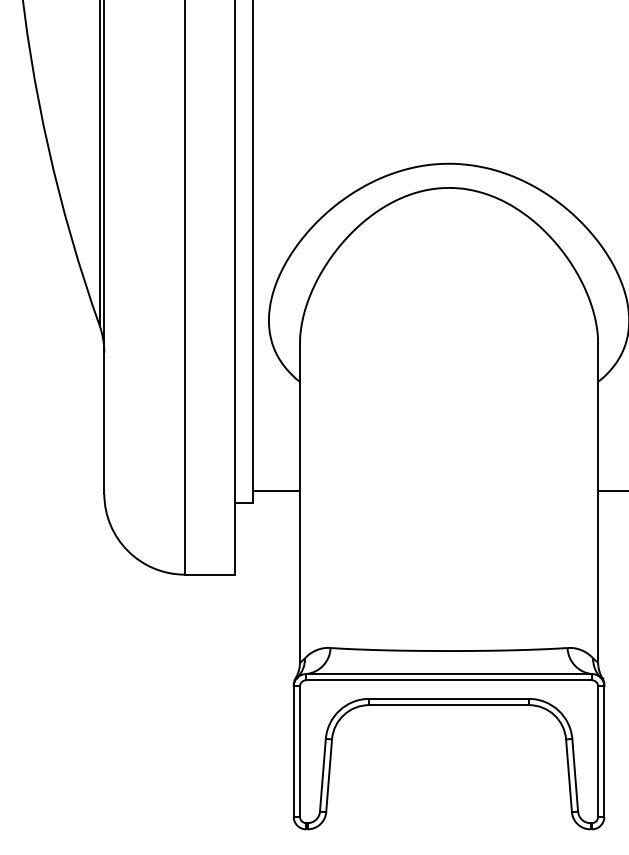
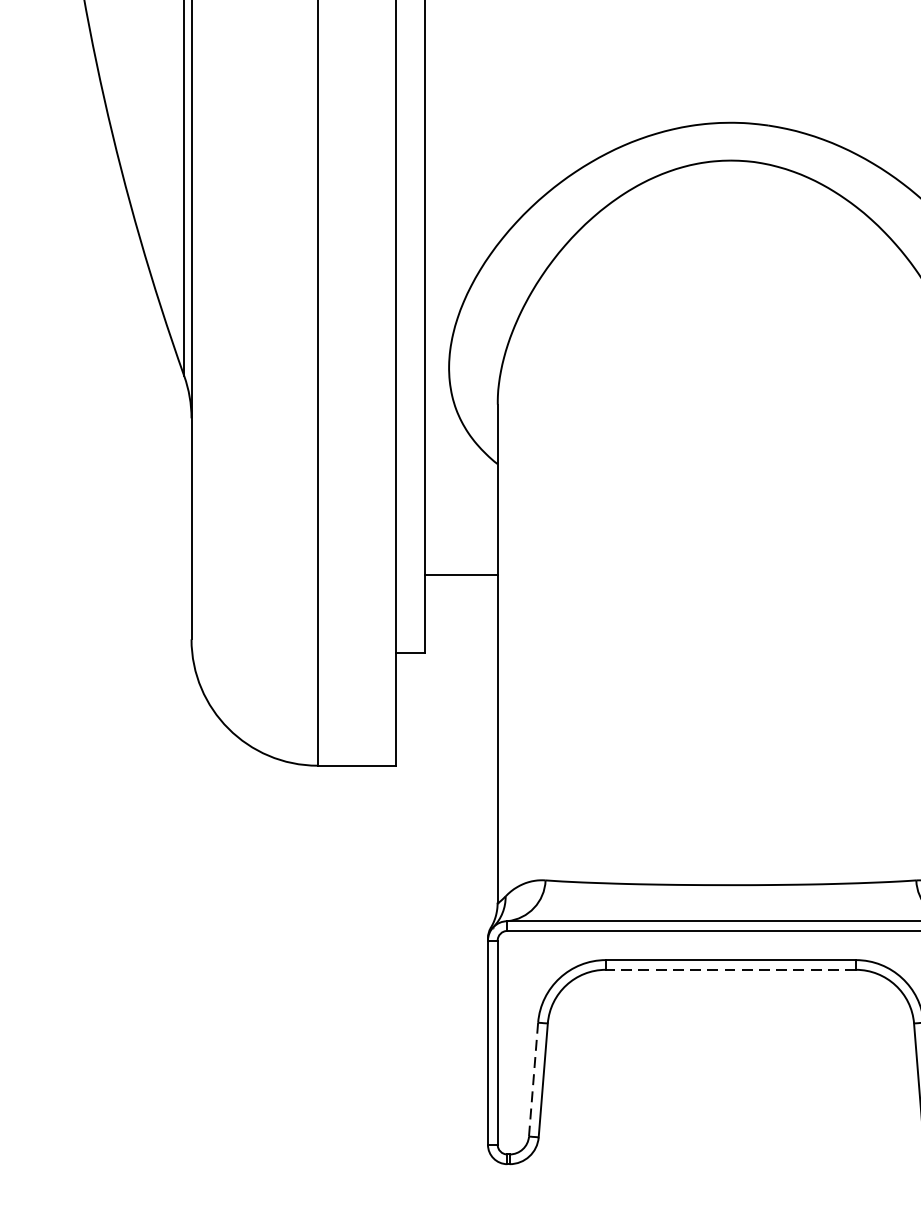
line: (276, 490) -> (460, 574), moved
line: (449, 705) -> (731, 970), solid -> dashed
line: (322, 775) -> (532, 1079), solid -> dashed

